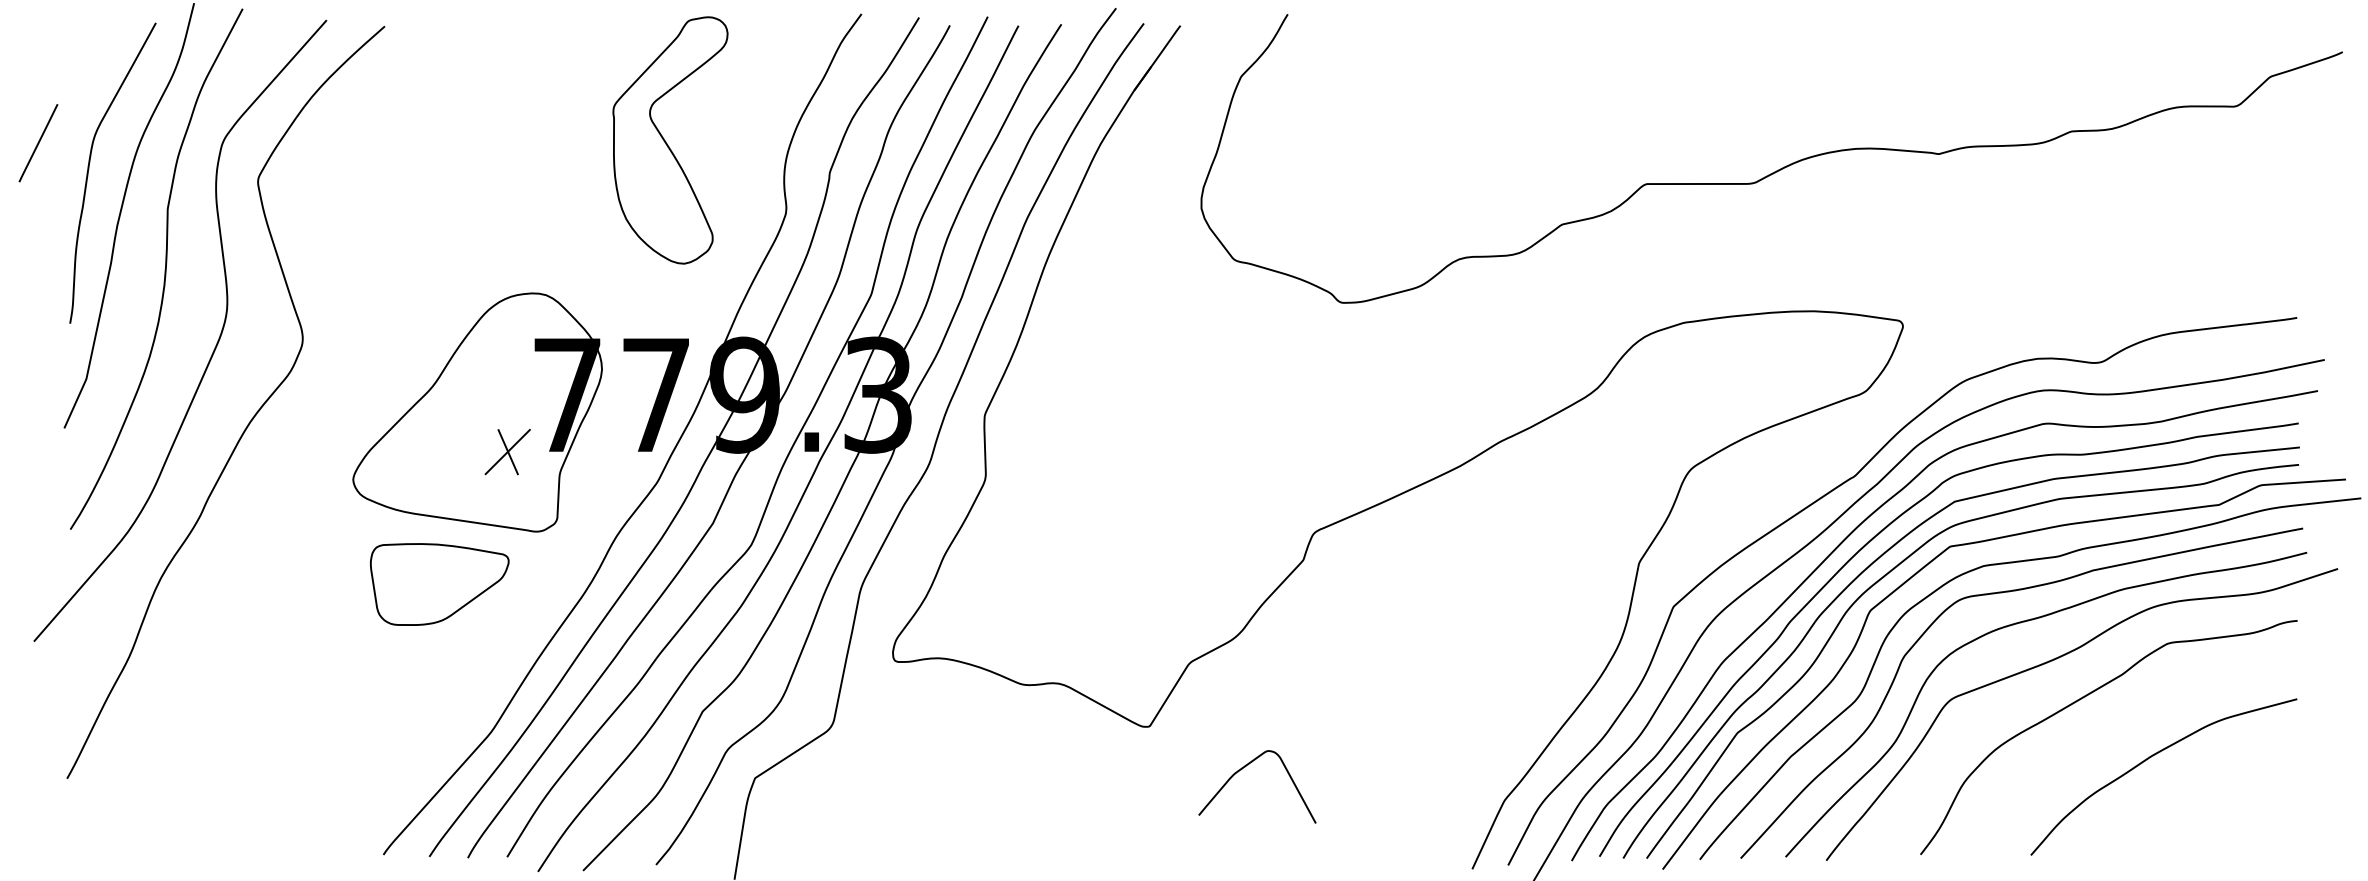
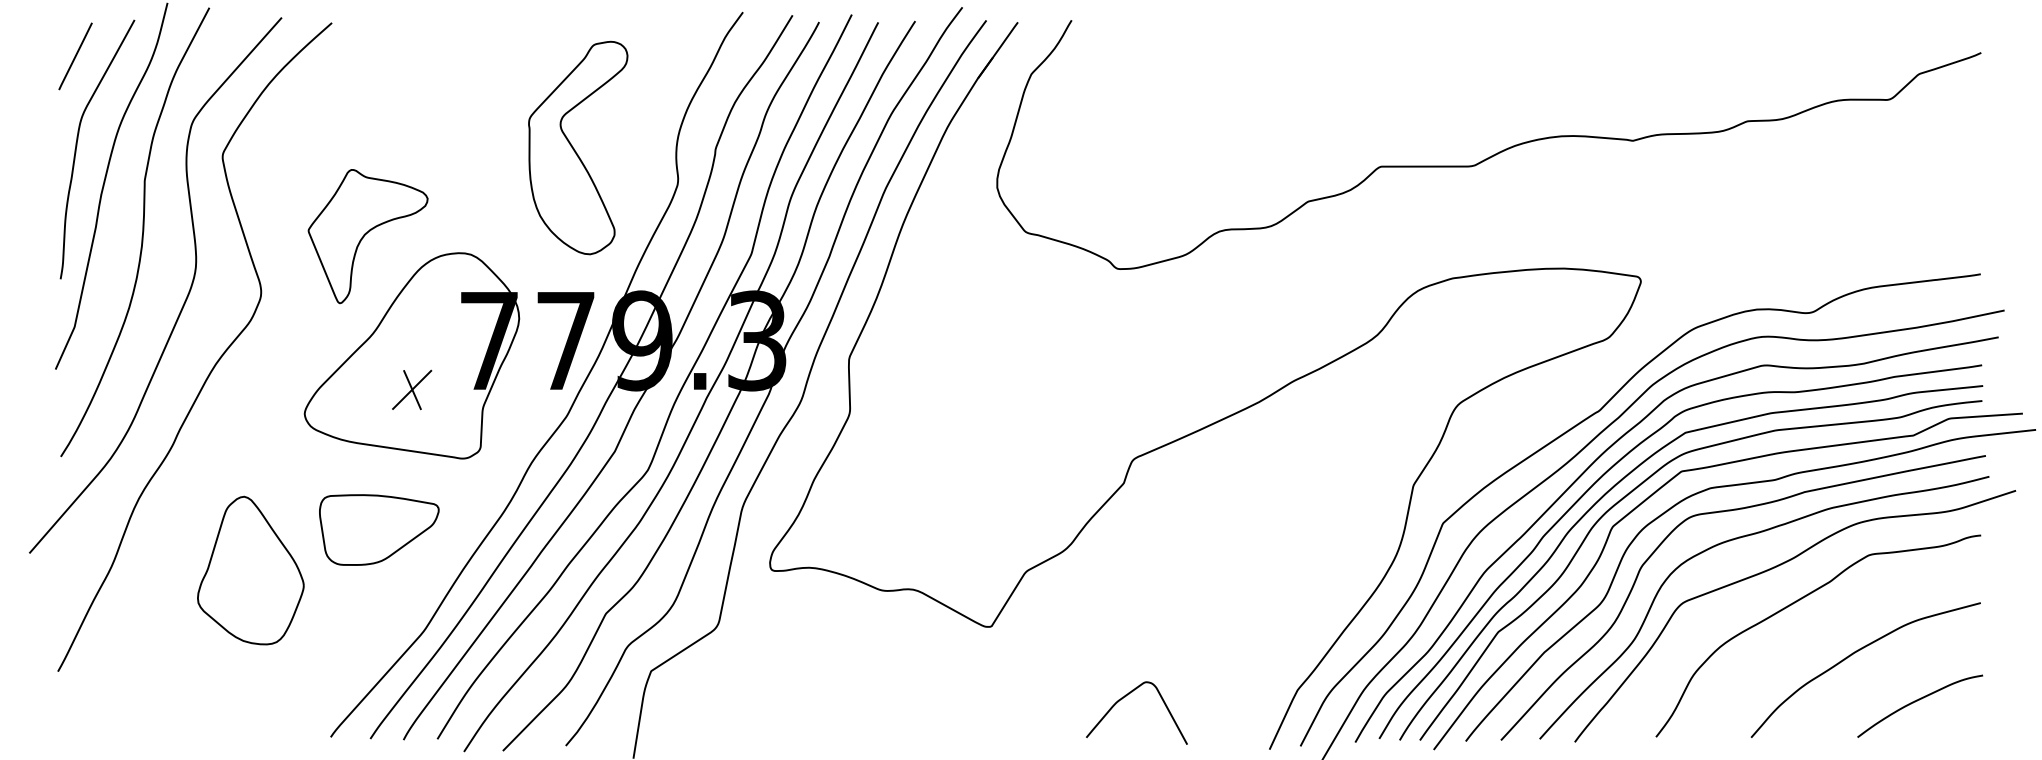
part: (670, 140) -> (578, 148), moved
line: (38, 143) -> (75, 56), moved
curve: (1776, 170) -> (1493, 154), moved
part: (426, 274) -> (367, 236), added
part: (507, 452) -> (411, 390), moved
part: (439, 584) -> (379, 530), moved
part: (290, 661) -> (250, 570), added
curve: (1245, 767) -> (1126, 696), moved
curve: (2223, 813) -> (1917, 701), added

